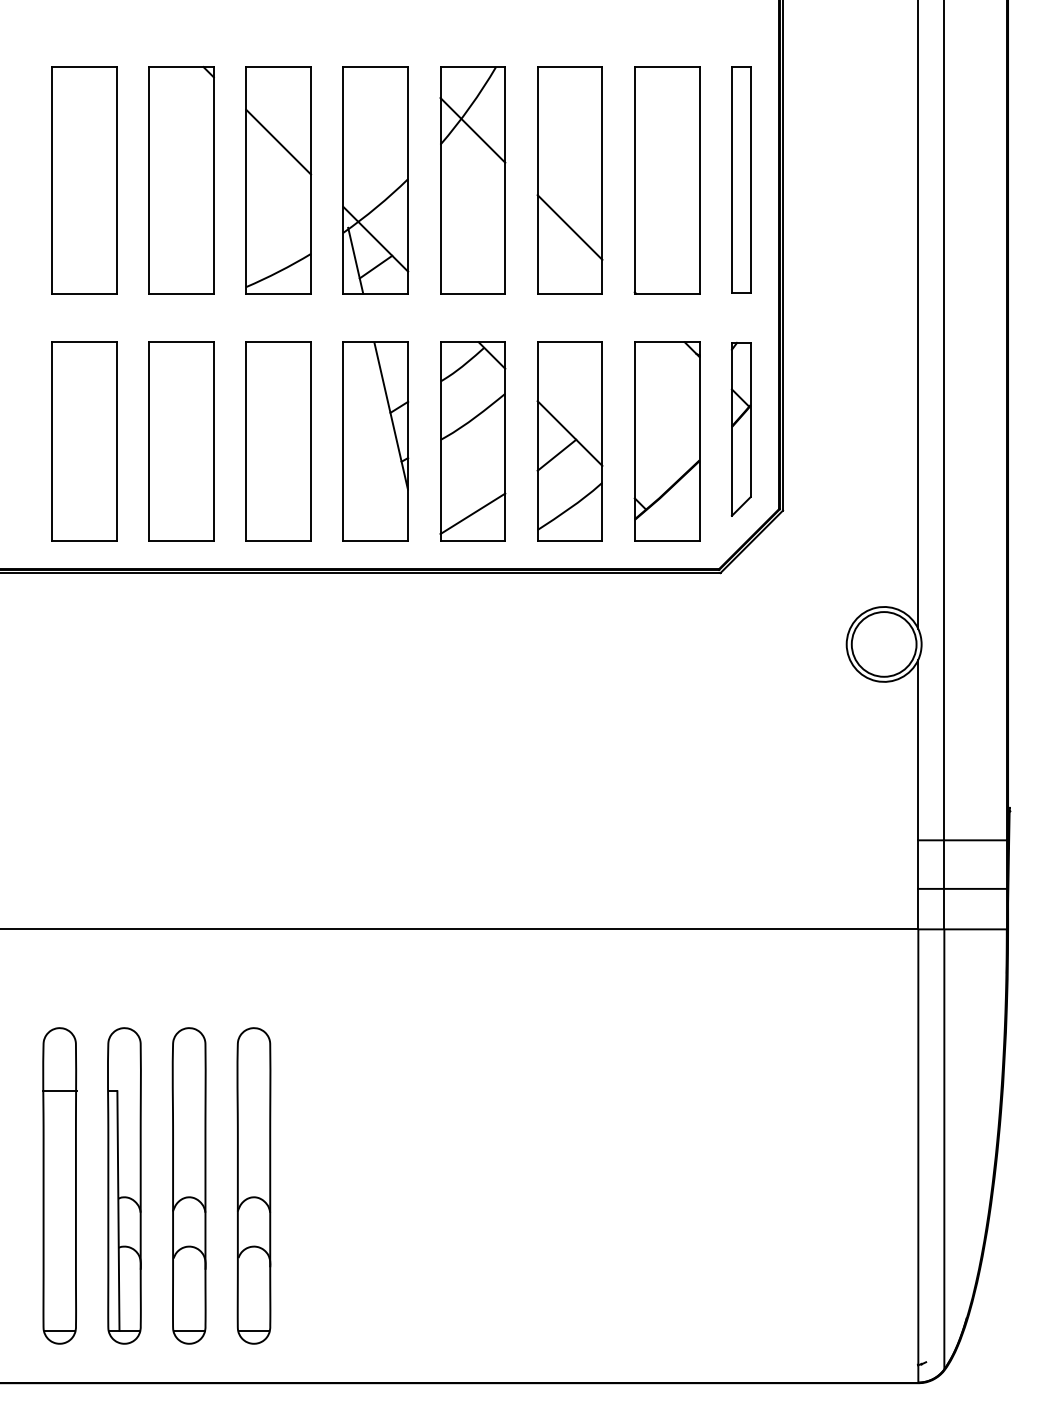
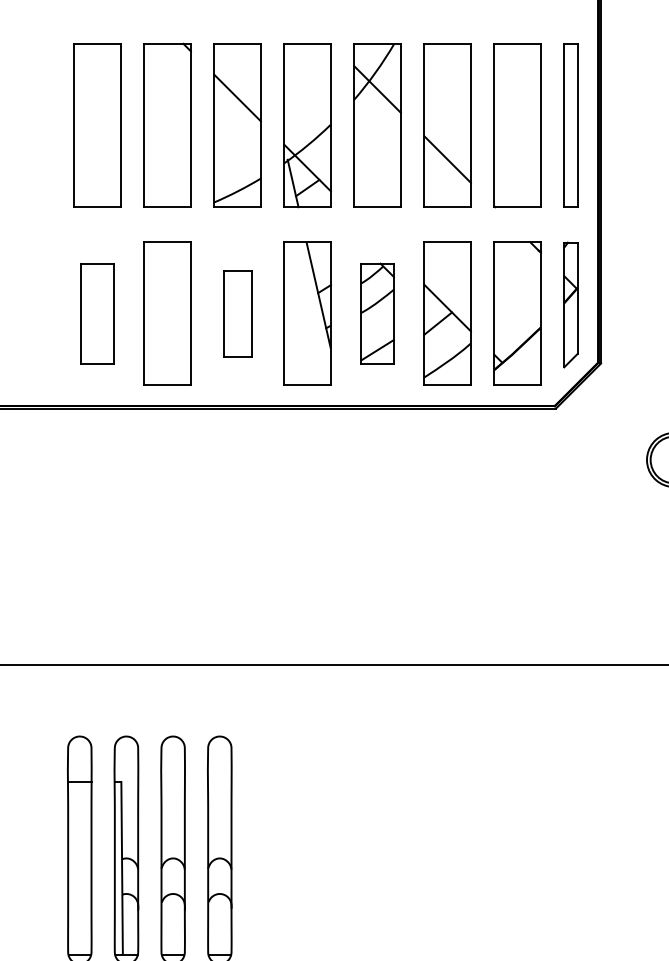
part: (84, 441) -> (97, 313), size x0.7
part: (278, 441) -> (237, 313), size x0.6
part: (472, 441) -> (377, 313), size x0.7

